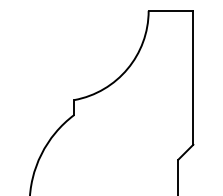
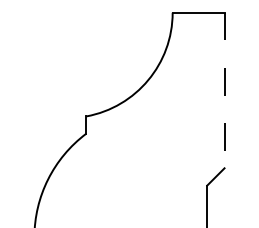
line: (193, 77) -> (224, 90), solid -> dashed

